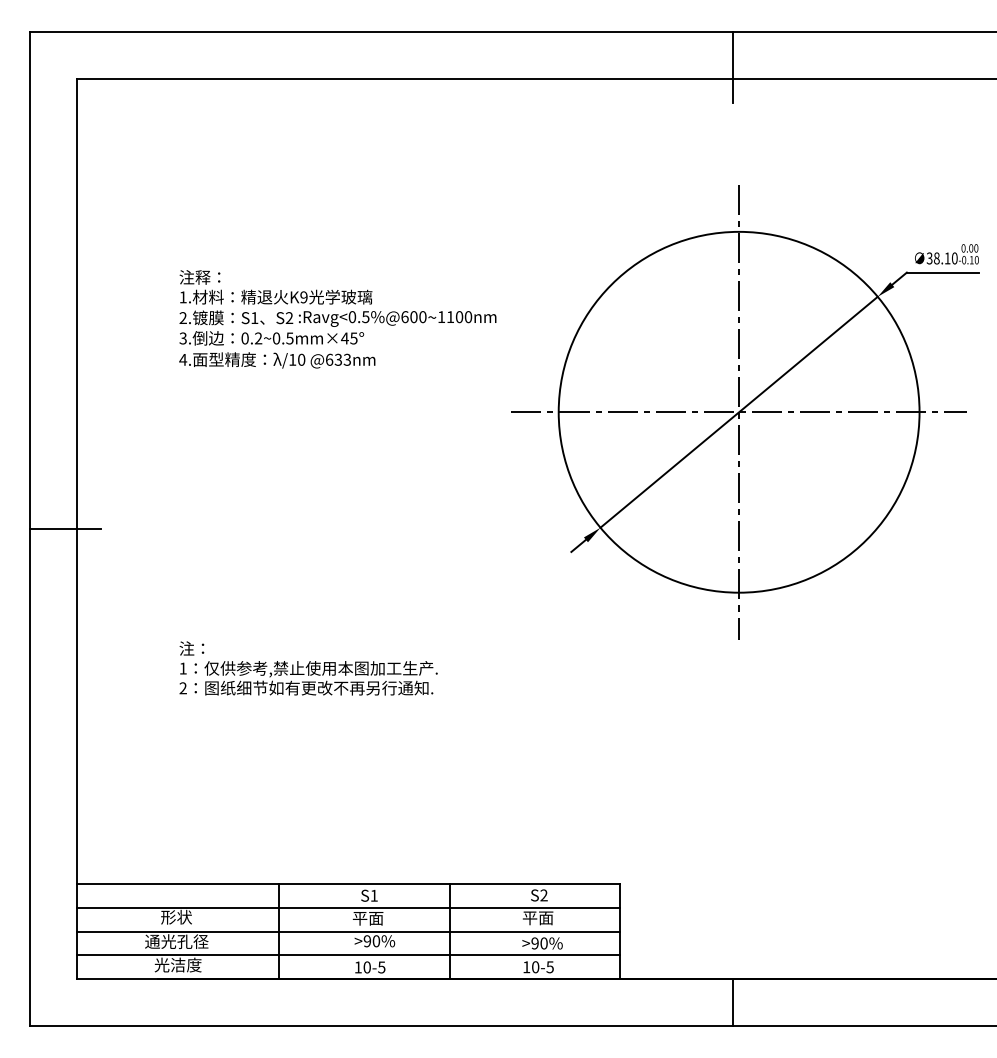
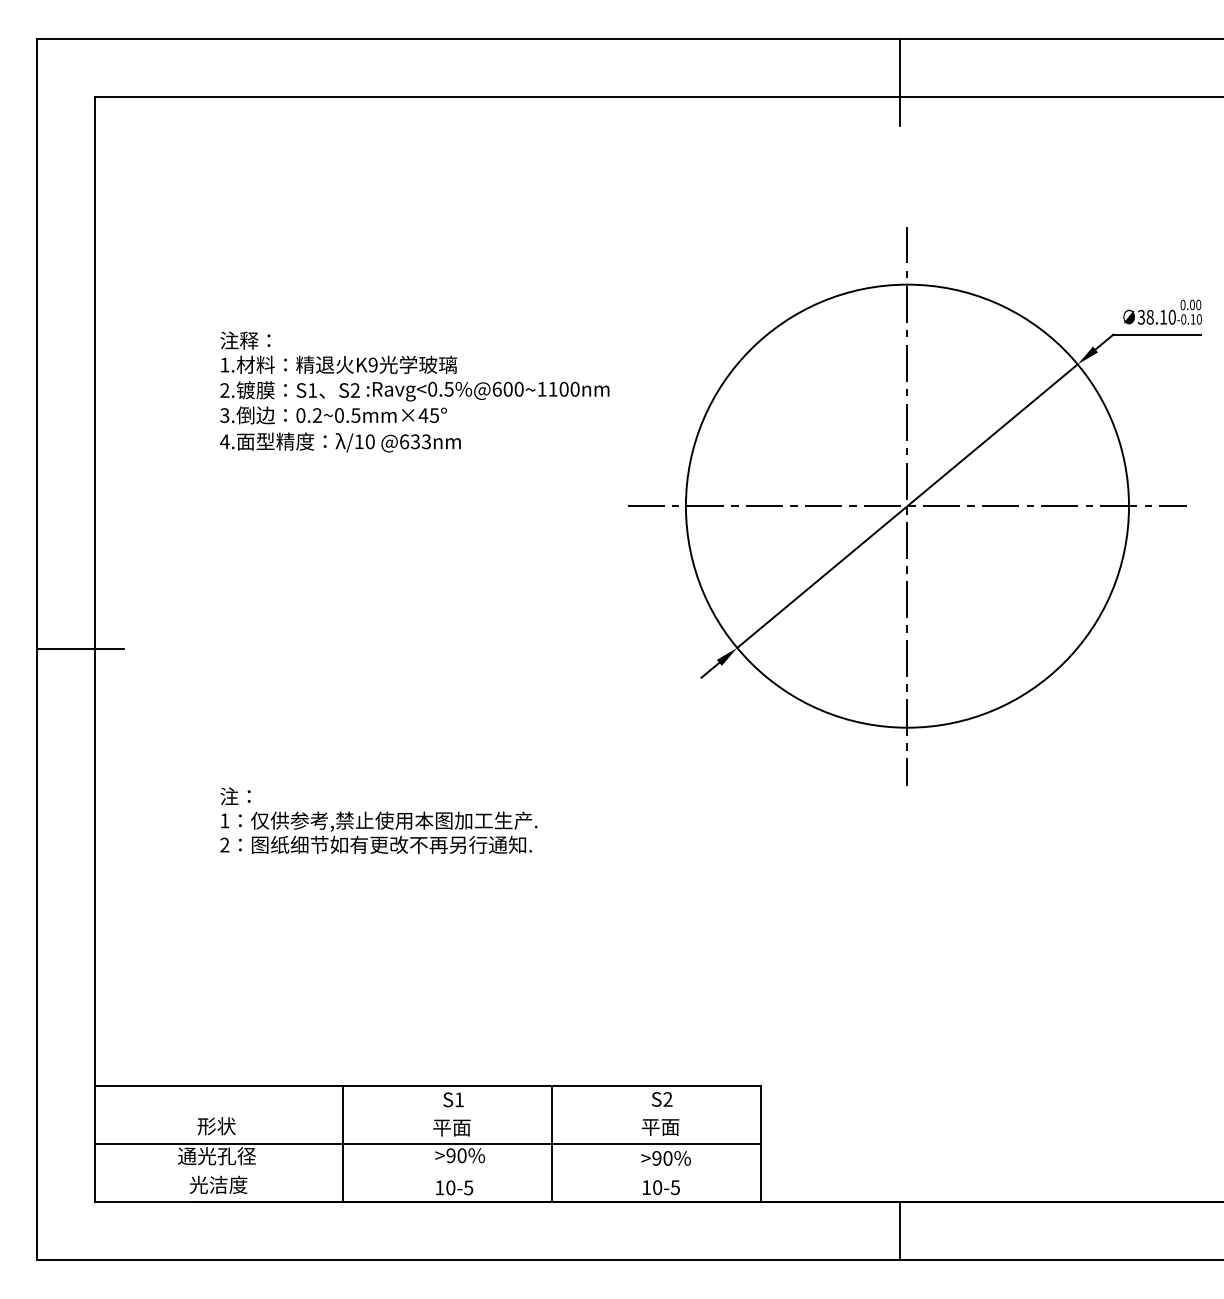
line: (348, 907) -> (427, 1114), removed
line: (348, 954) -> (427, 1172), removed

